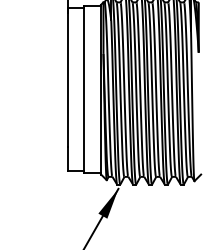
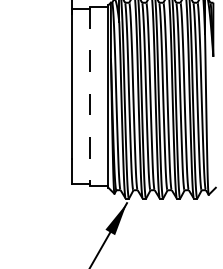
line: (83, 89) -> (89, 96), solid -> dashed

